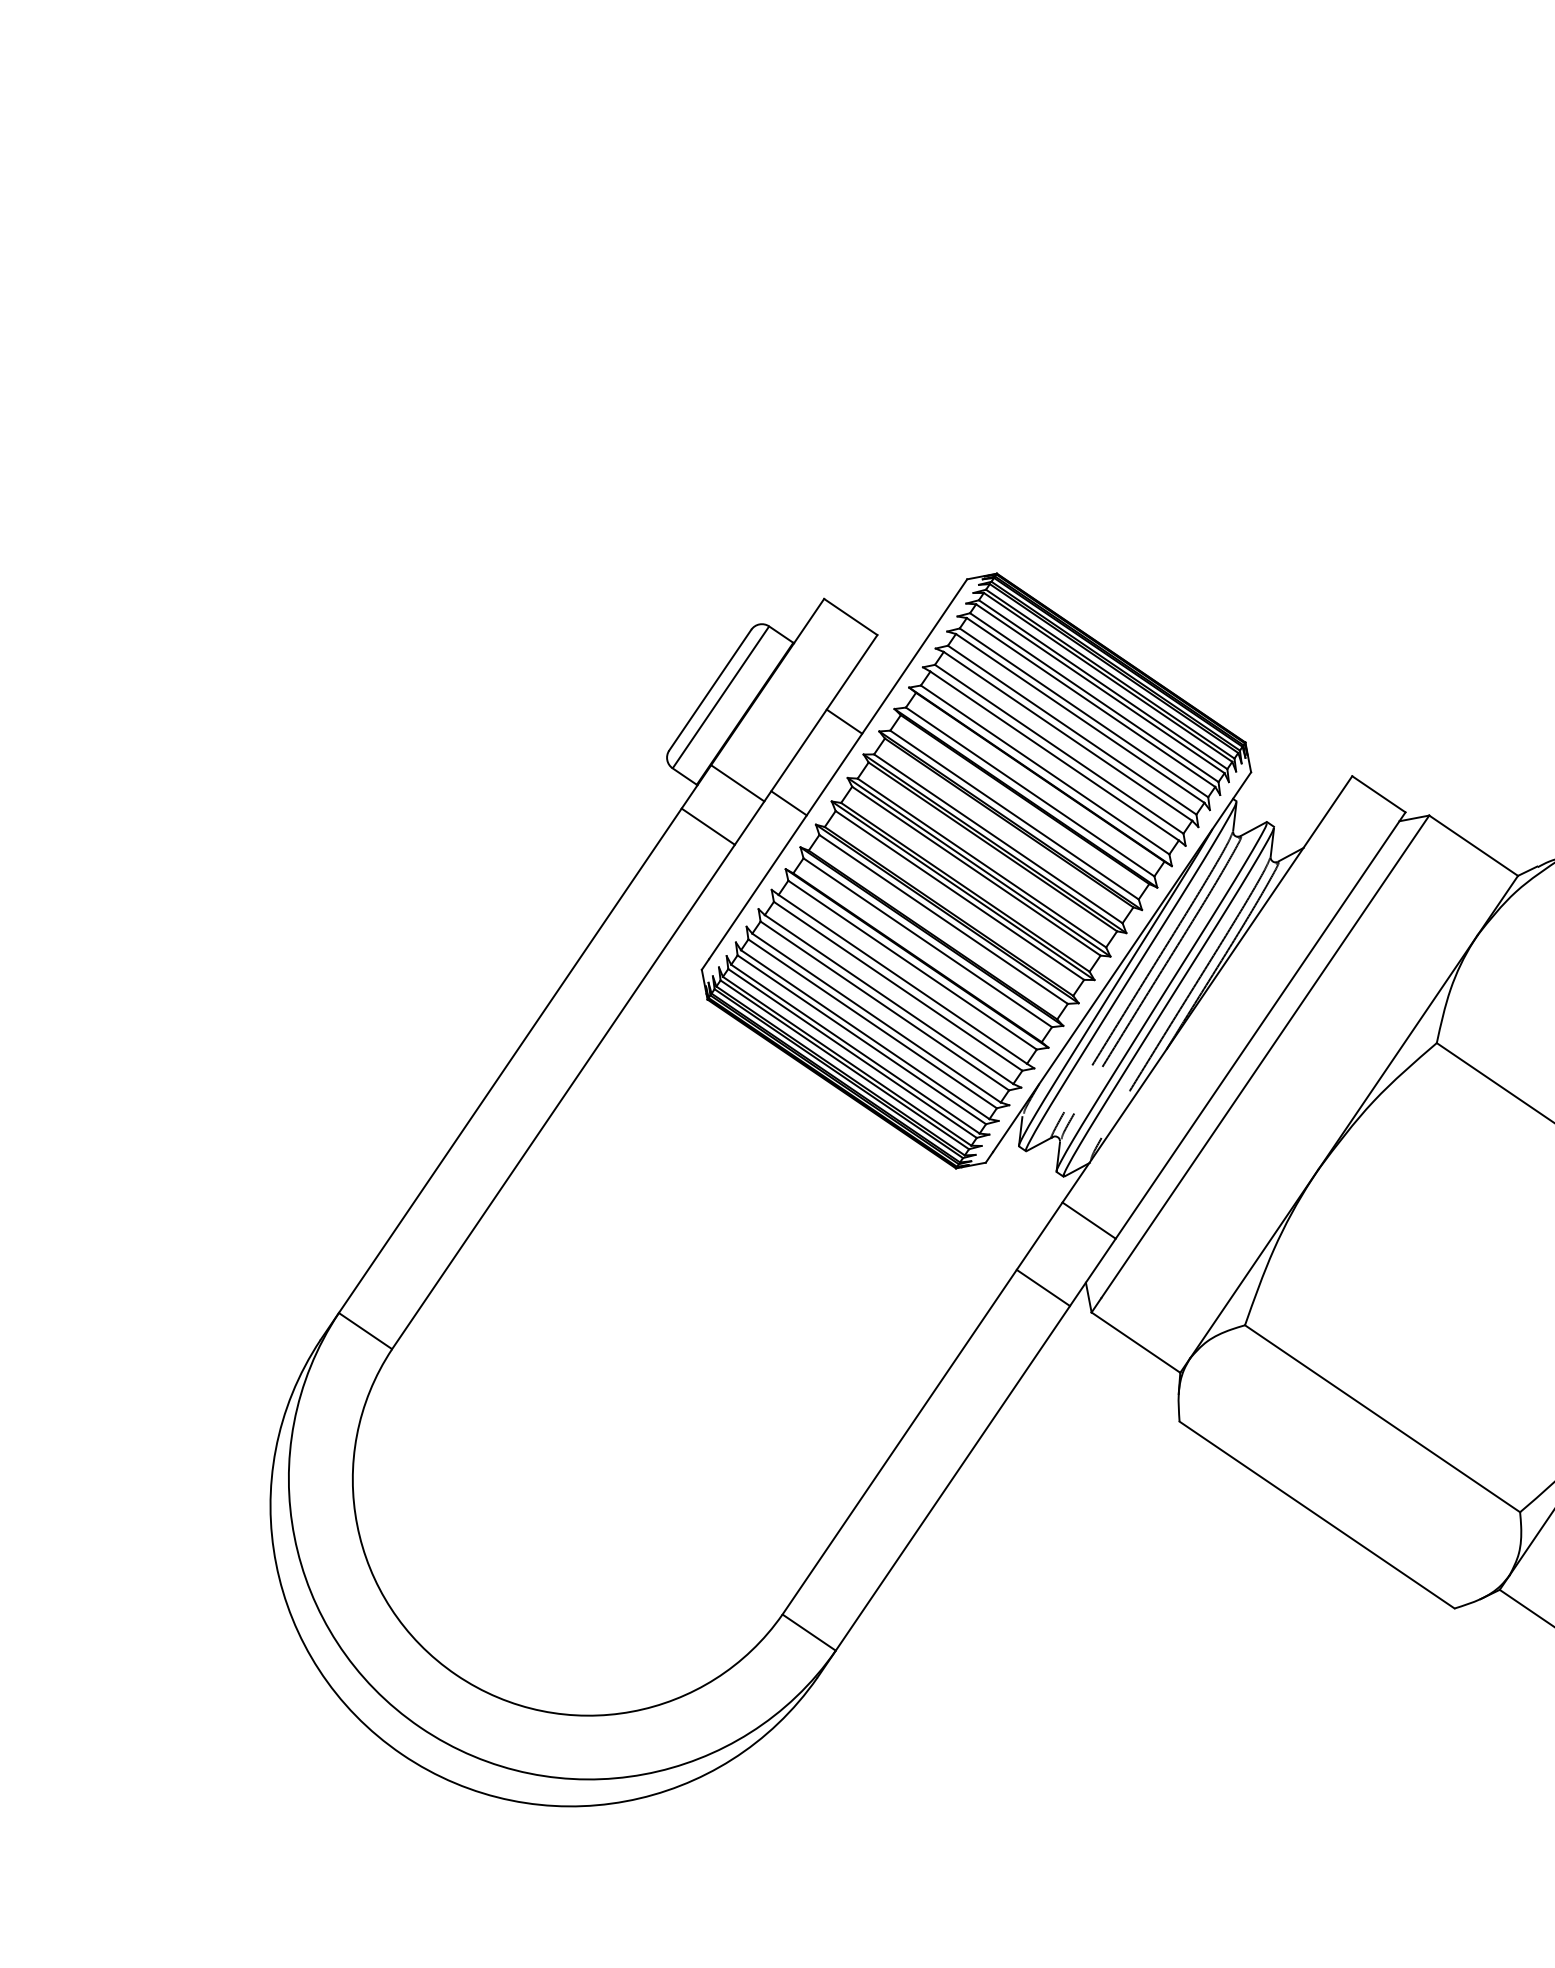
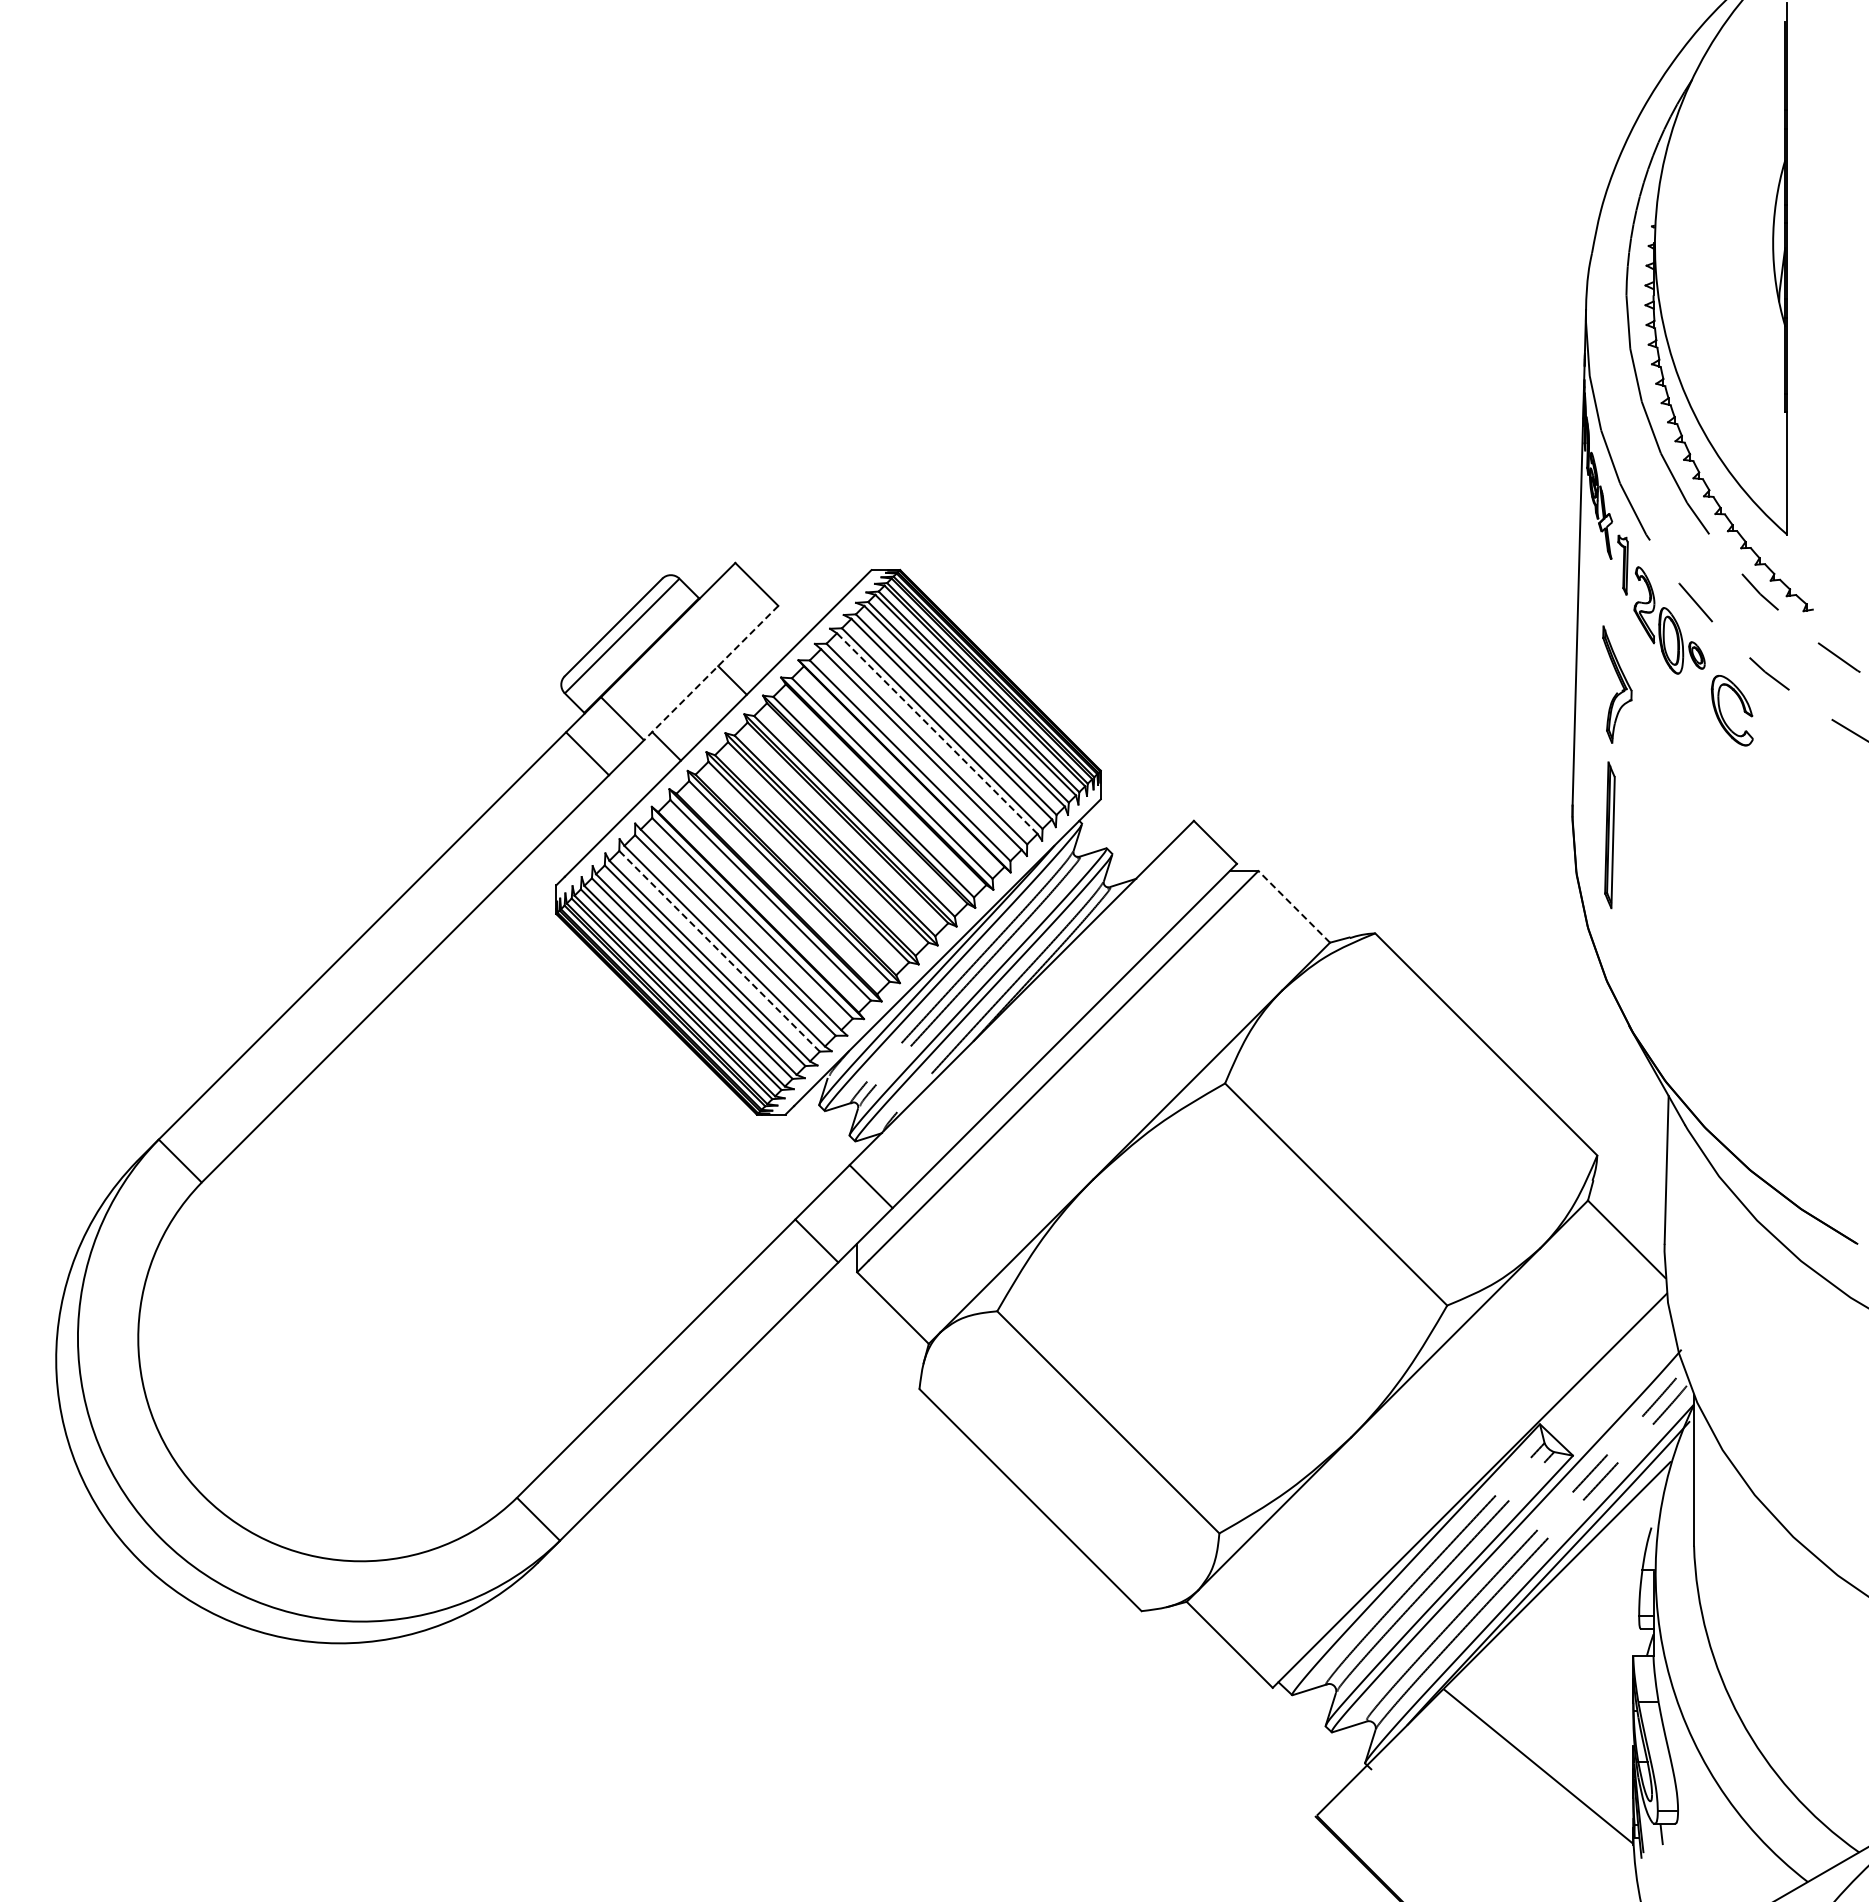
line: (821, 718) -> (711, 673), solid -> dashed
line: (1068, 736) -> (937, 733), solid -> dashed
line: (1473, 845) -> (1294, 906), solid -> dashed
line: (884, 1006) -> (719, 951), solid -> dashed

